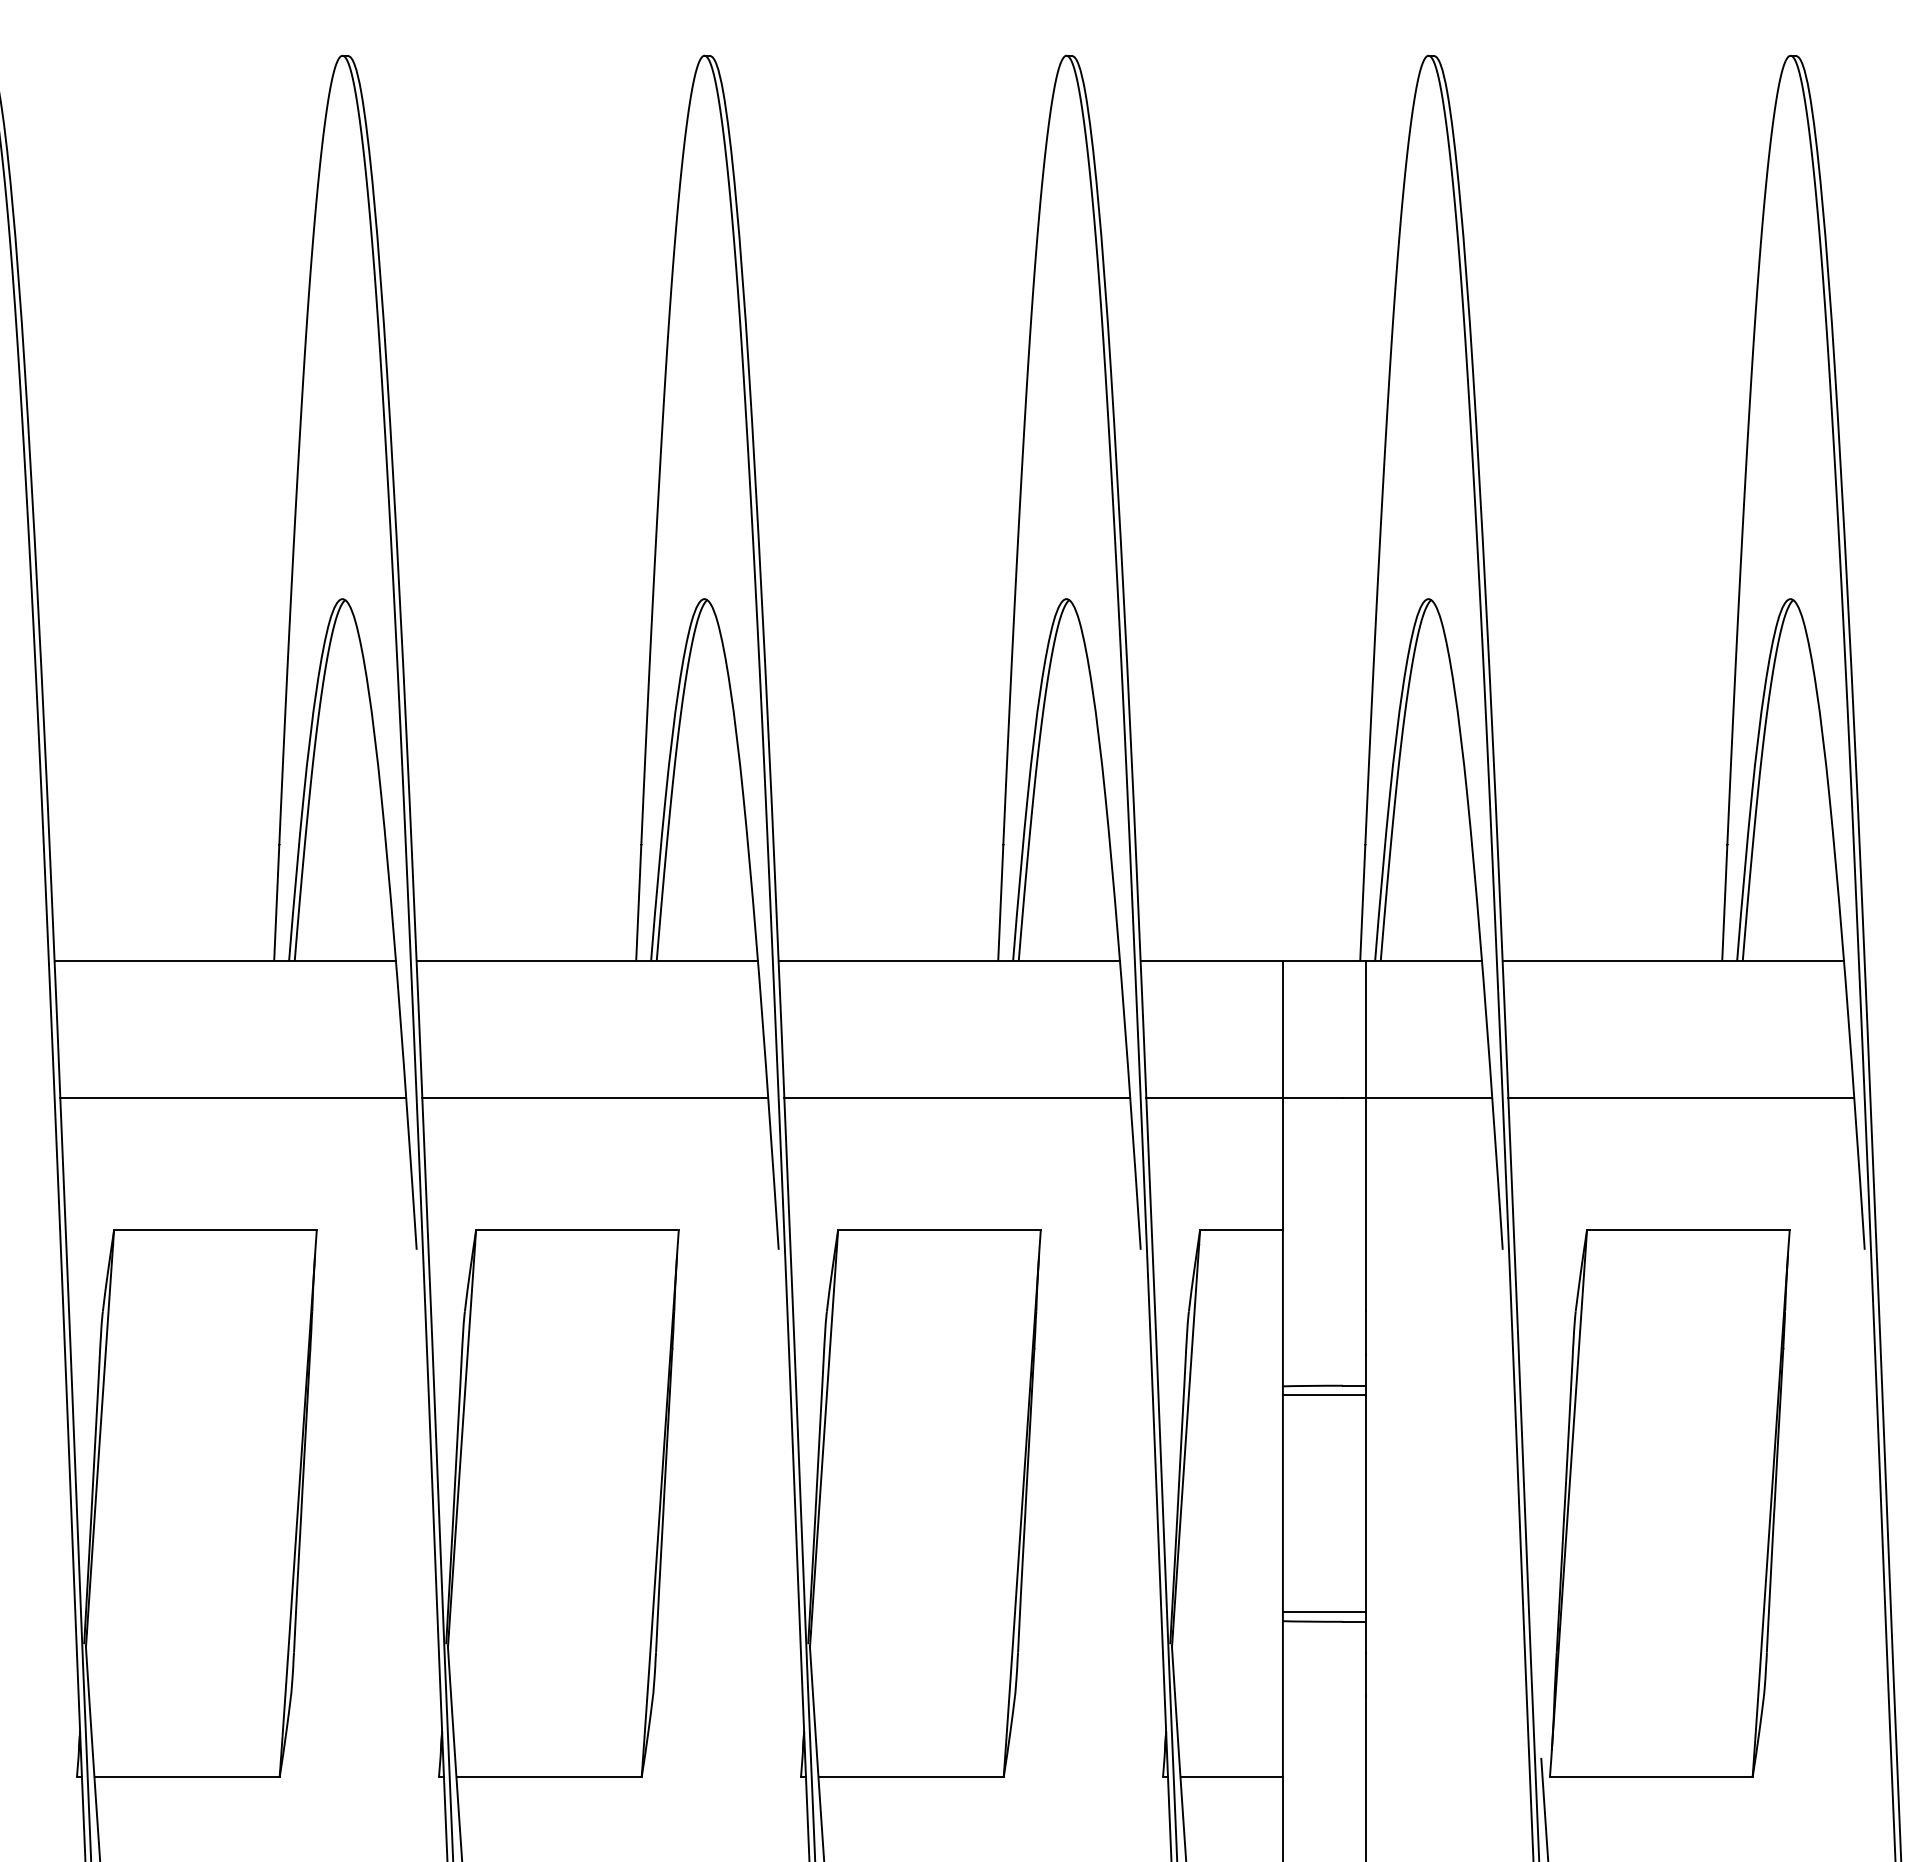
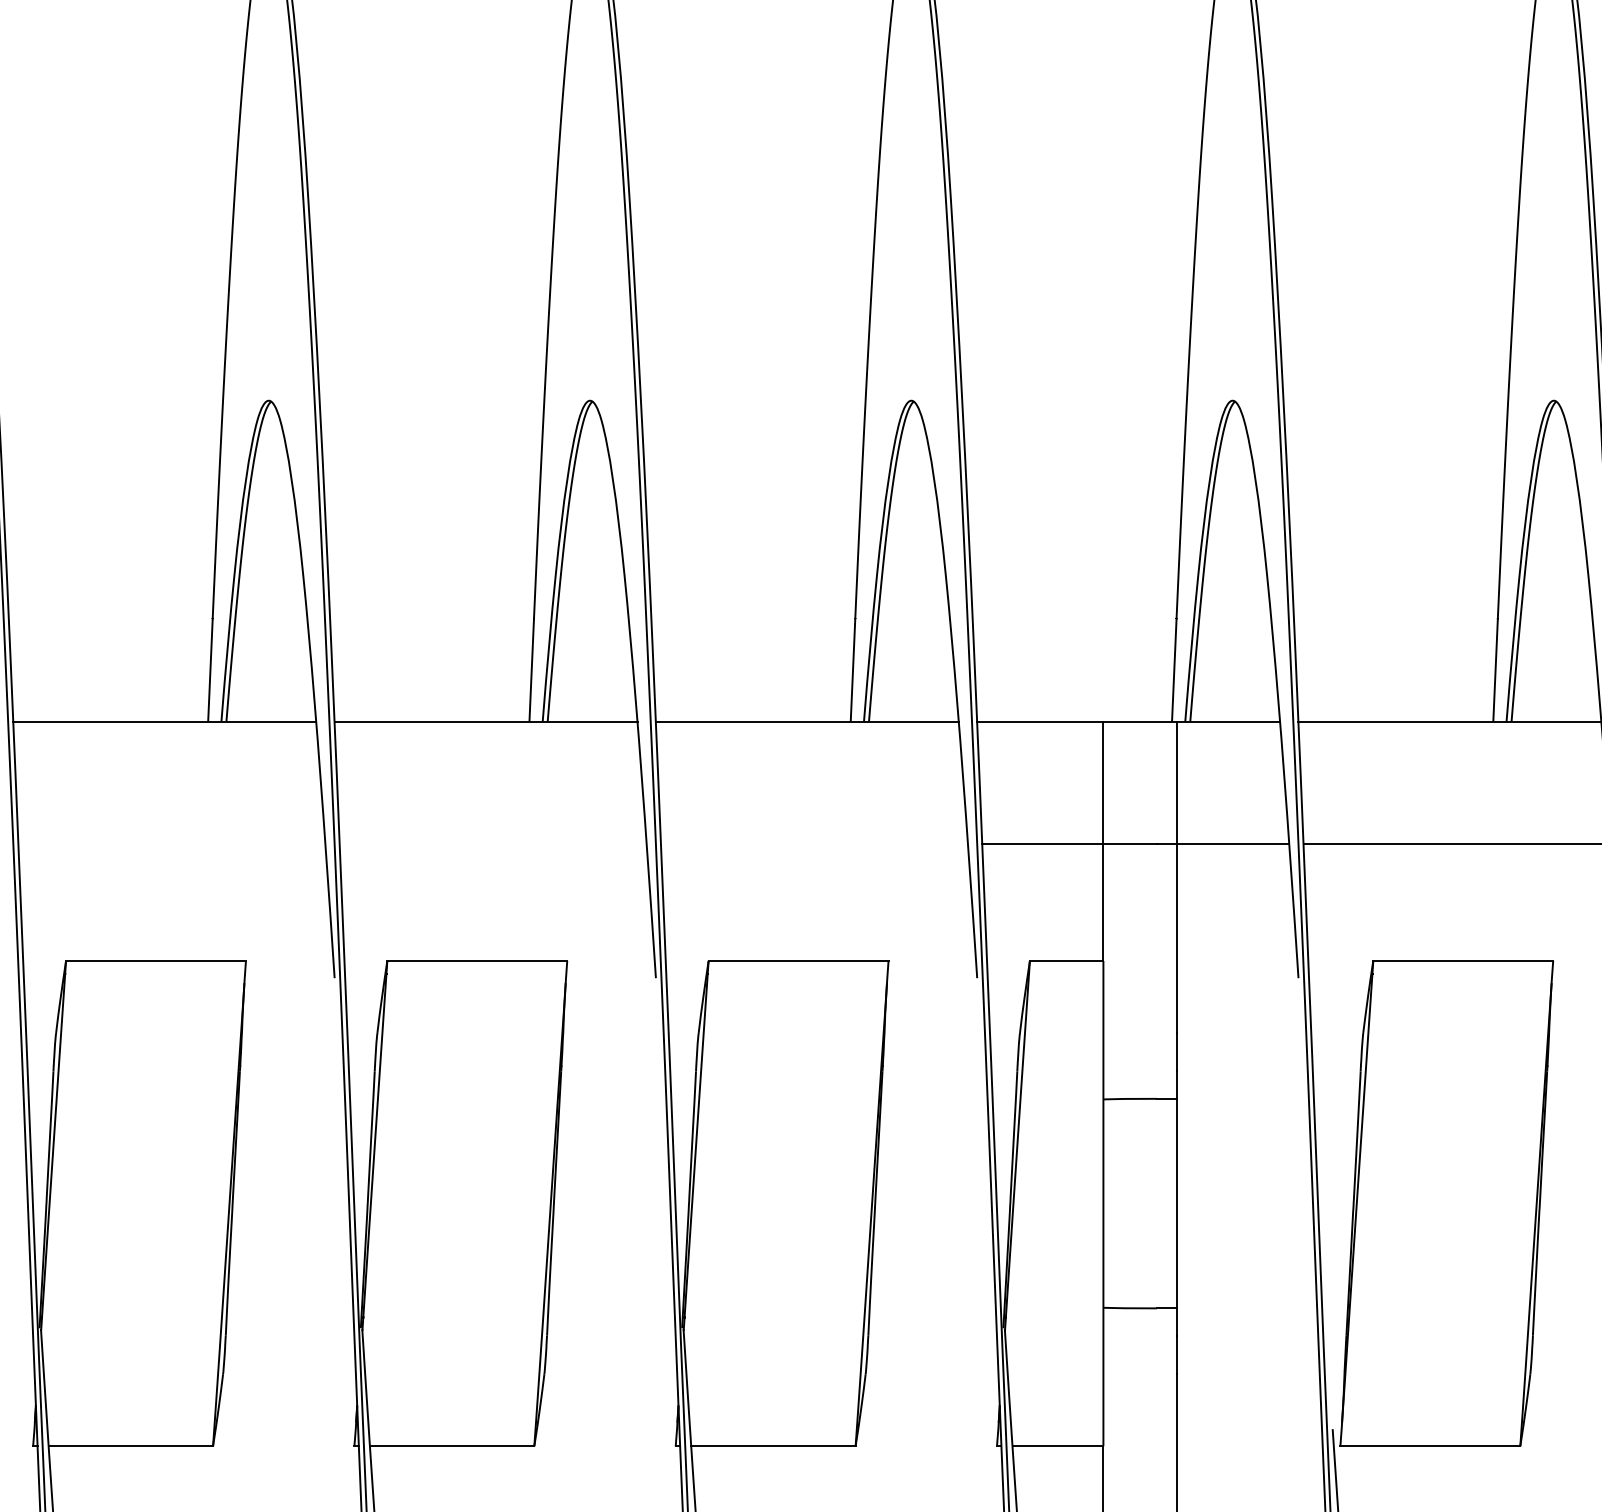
line: (233, 1098) -> (172, 843), removed
line: (595, 1098) -> (493, 843), removed
line: (957, 1098) -> (814, 843), removed
line: (1323, 1395) -> (1139, 1107), removed
line: (1323, 1612) -> (1139, 1300), removed

